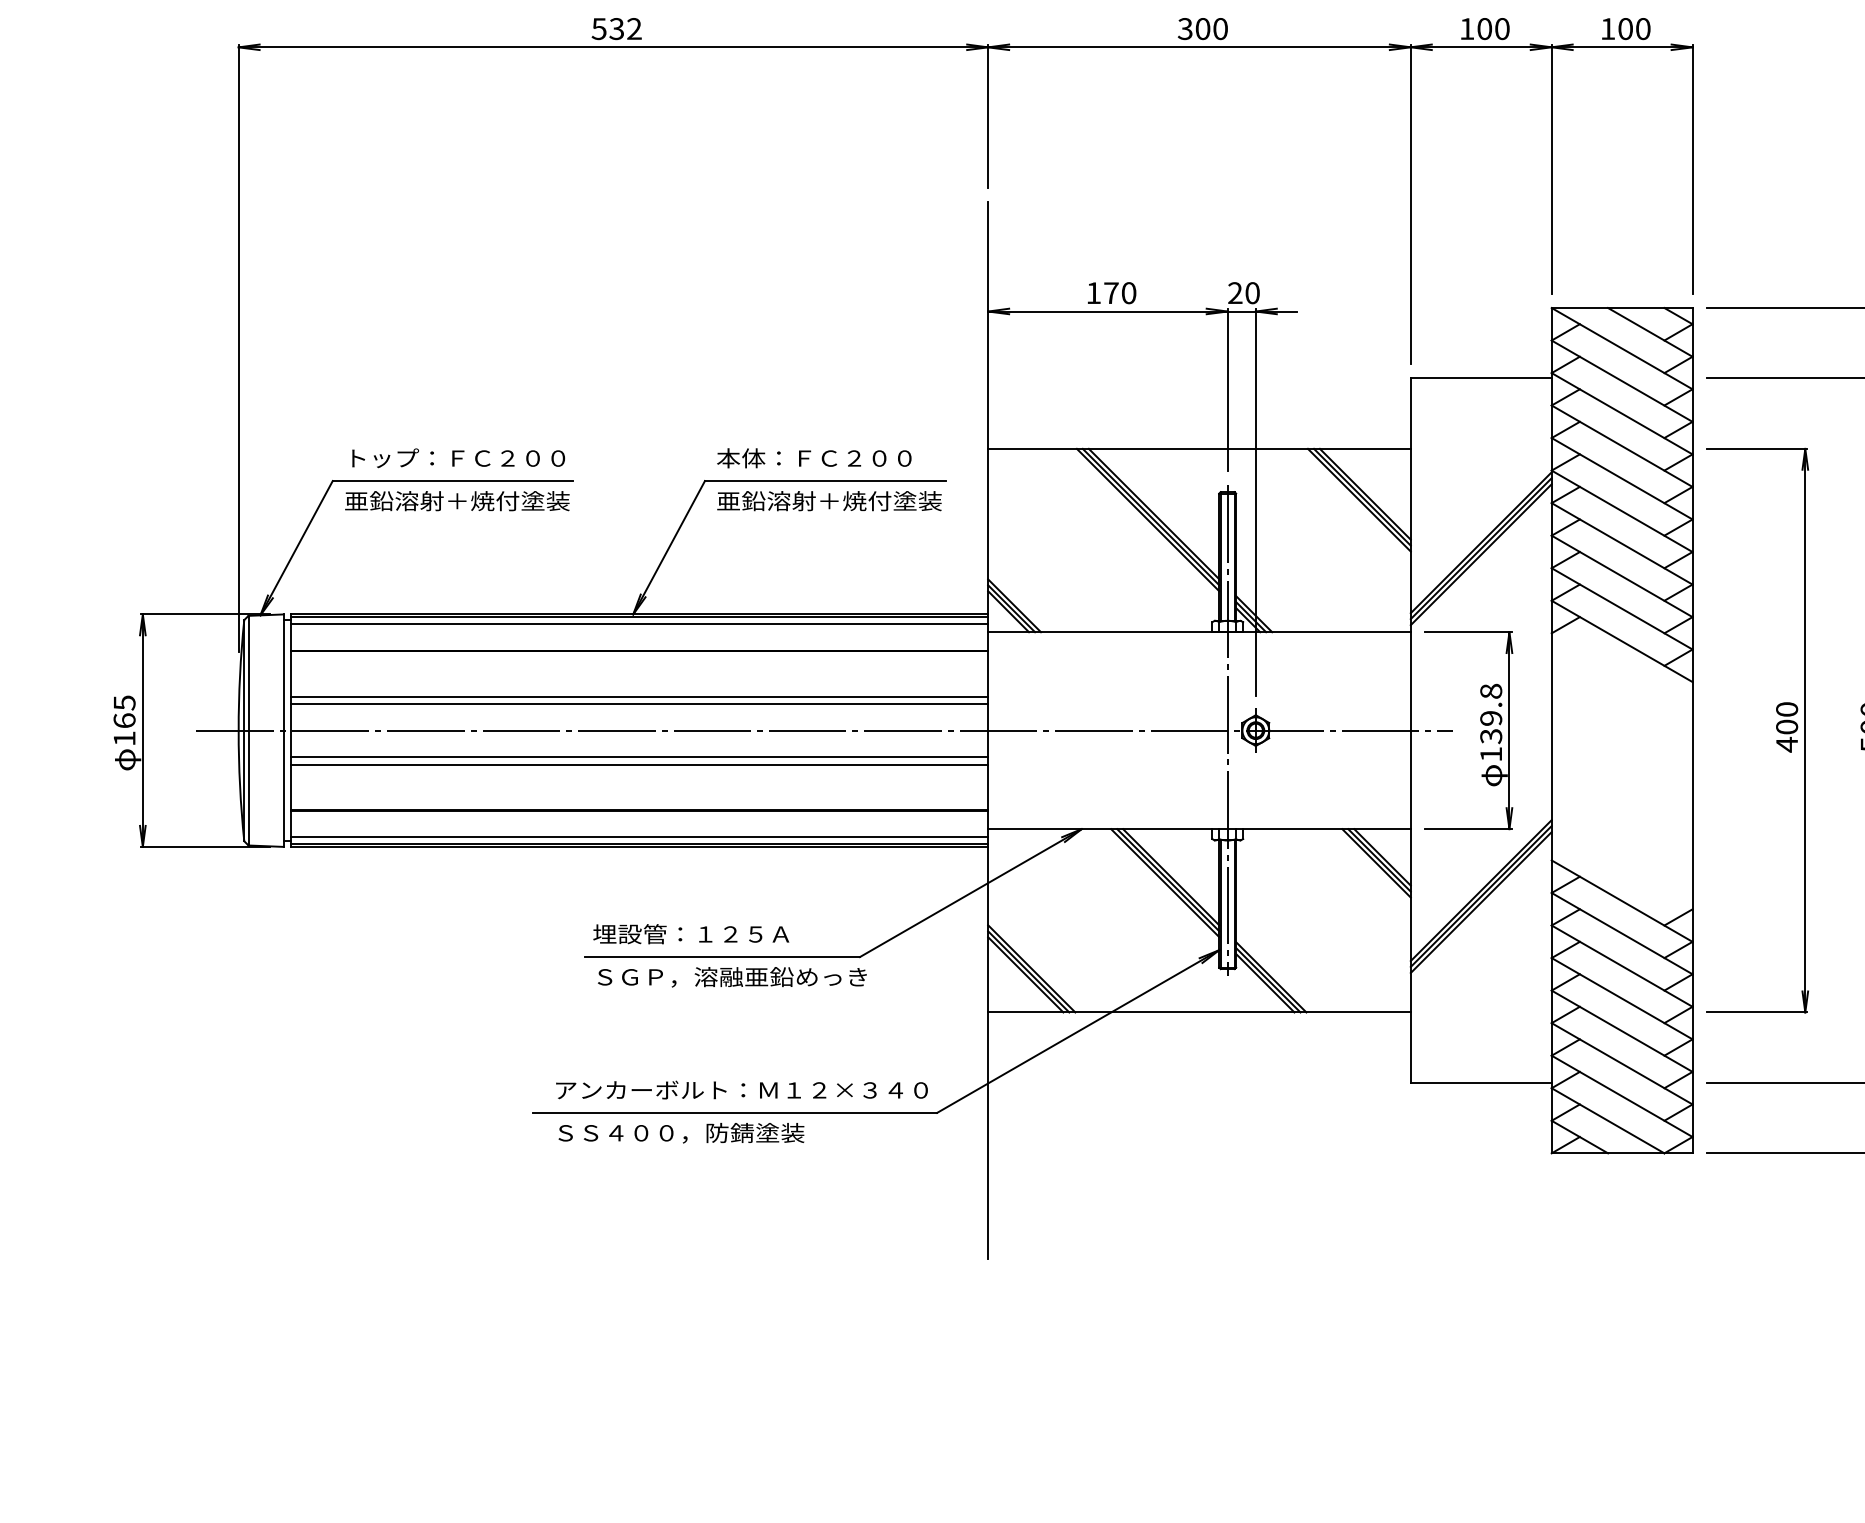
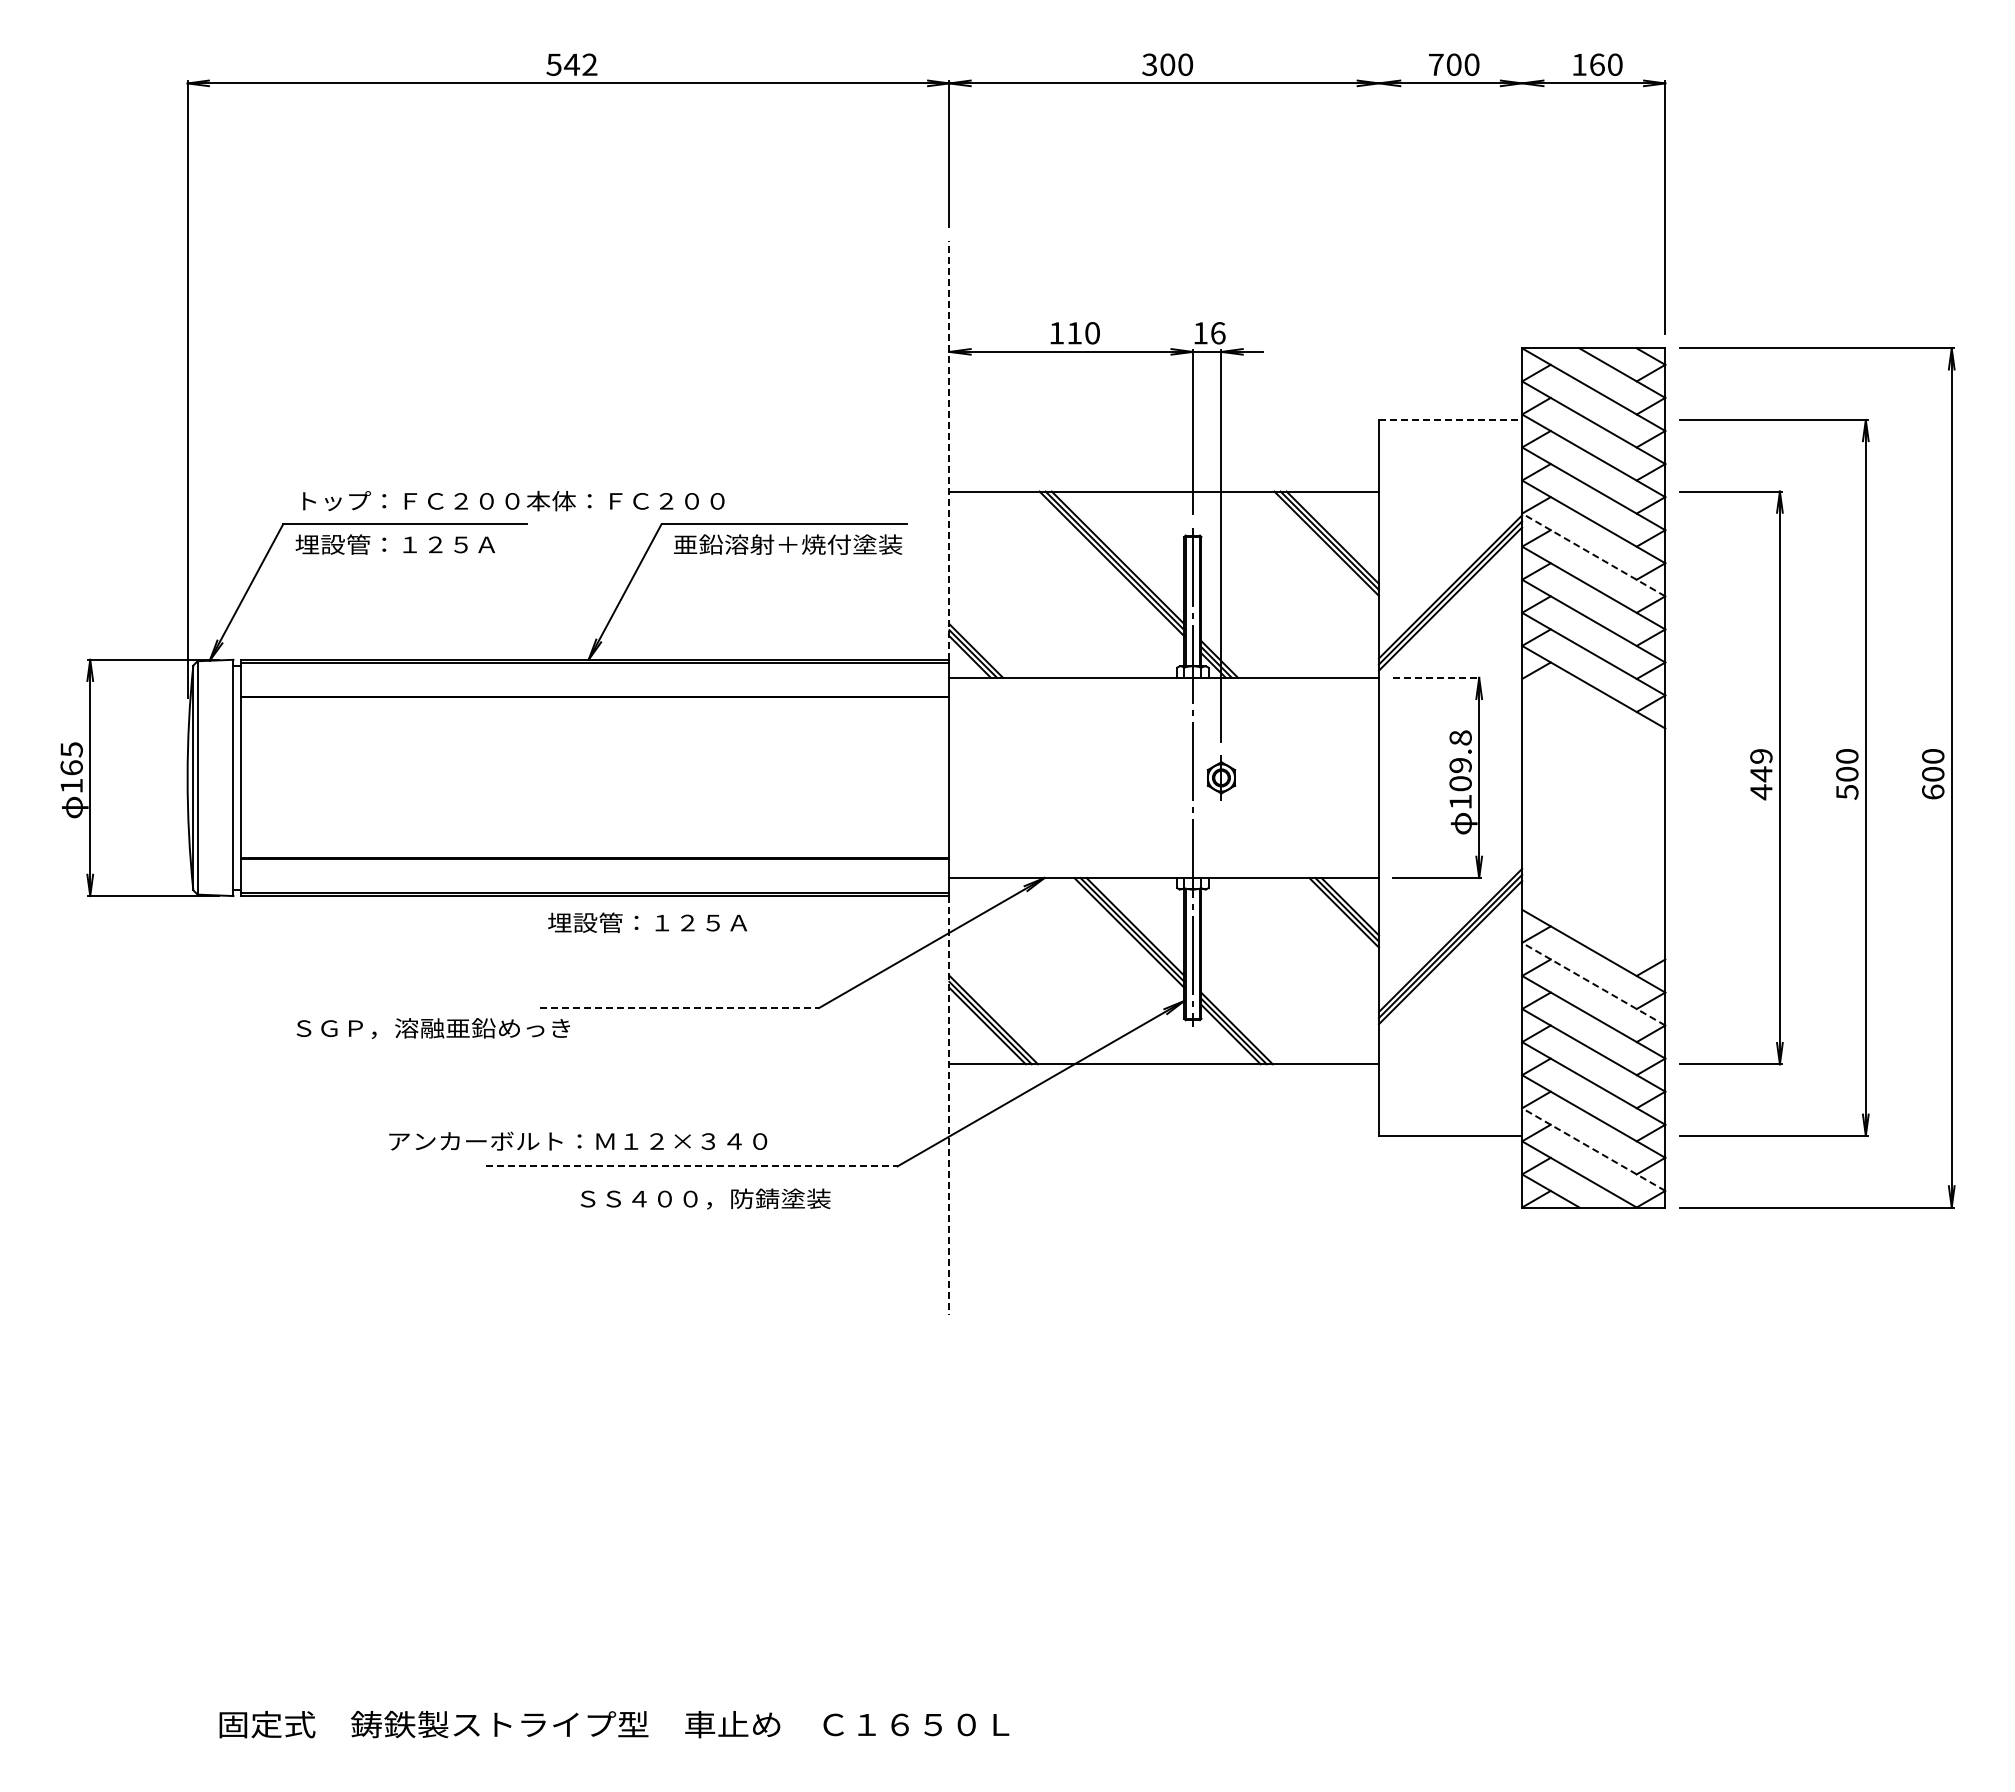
text: (616, 28) -> (571, 64), 532 -> 542
text: (1467, 28) -> (1436, 64), 100 -> 700
text: (1625, 28) -> (1597, 64), 100 -> 160
line: (1552, 169) -> (1522, 207), removed
line: (1410, 204) -> (1378, 243), removed
text: (1111, 293) -> (1074, 333), 170 -> 110
text: (1244, 293) -> (1209, 333), 20 -> 16
line: (1481, 378) -> (1450, 419), solid -> dashed
line: (988, 407) -> (949, 449), solid -> dashed
text: (814, 457) -> (625, 500), moved
text: (456, 501) -> (409, 544), 亜鉛溶射＋焼付塗装 -> 埋設管：１２５Ａ
line: (1621, 510) -> (1593, 554), solid -> dashed
line: (638, 623) -> (594, 669), removed
line: (1468, 631) -> (1437, 677), solid -> dashed
line: (638, 696) -> (594, 743), removed
line: (638, 704) -> (594, 751), removed
text: (1787, 718) -> (1761, 765), 400 -> 449
line: (823, 730) -> (782, 777), removed
text: (1491, 736) -> (1460, 783), 139.8 -> 109.8
line: (638, 756) -> (594, 804), removed
line: (638, 764) -> (594, 812), removed
line: (638, 836) -> (594, 885), removed
text: (691, 933) -> (647, 922), moved
line: (1621, 933) -> (1593, 984), solid -> dashed
line: (722, 957) -> (679, 1008), solid -> dashed
text: (732, 977) -> (433, 1028), moved
line: (988, 1052) -> (949, 1105), solid -> dashed
text: (742, 1089) -> (578, 1140), moved
line: (1621, 1096) -> (1593, 1149), solid -> dashed
line: (734, 1112) -> (691, 1166), solid -> dashed
text: (681, 1132) -> (705, 1198), moved

